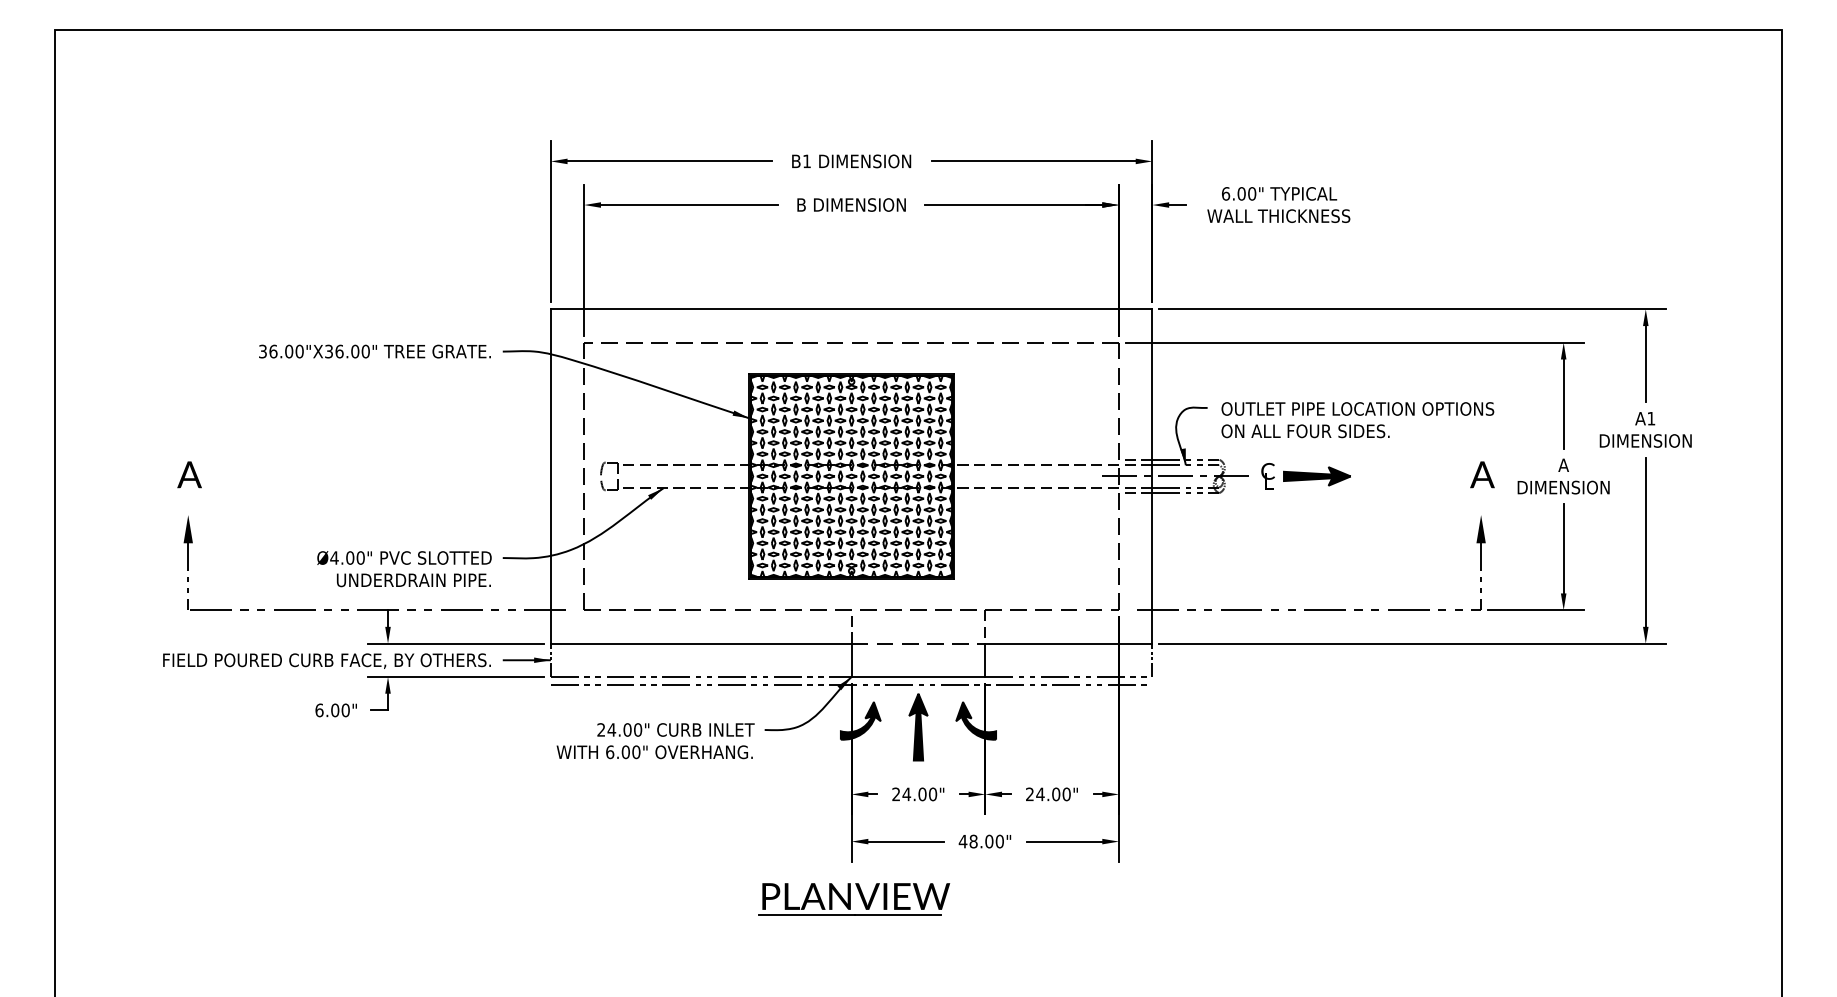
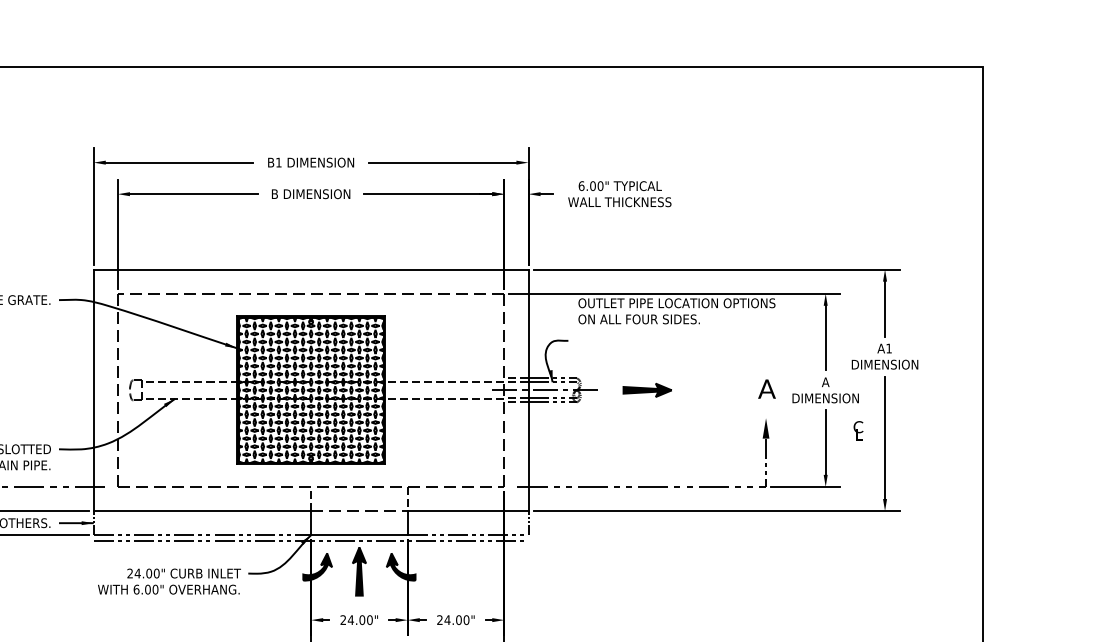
text: (1357, 420) -> (676, 311), moved
text: (1267, 476) -> (858, 430), moved

